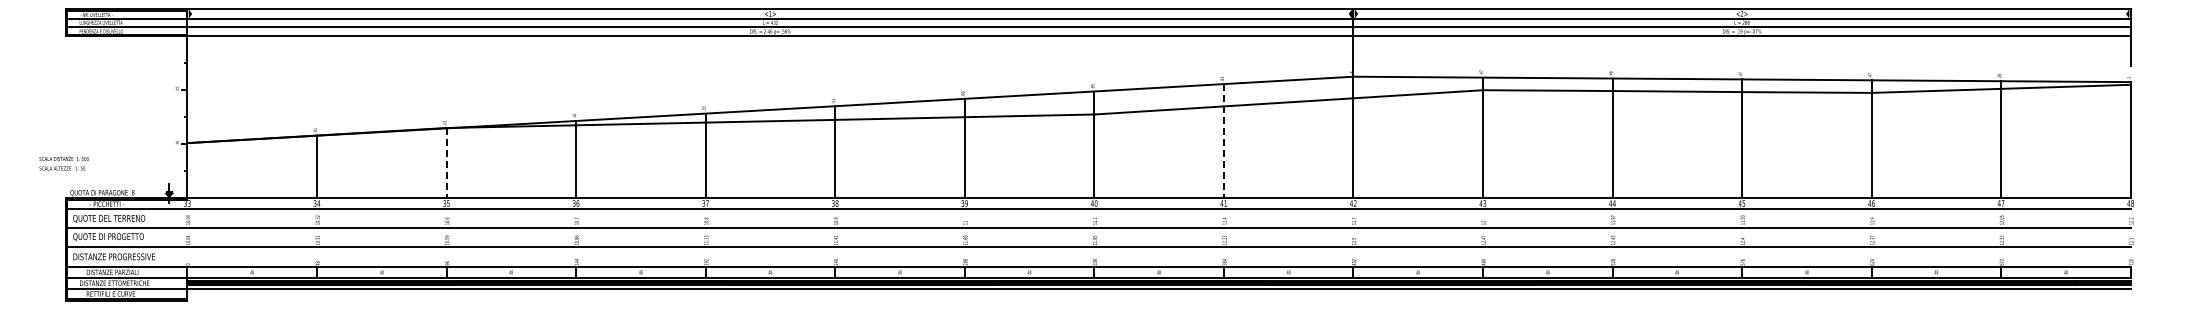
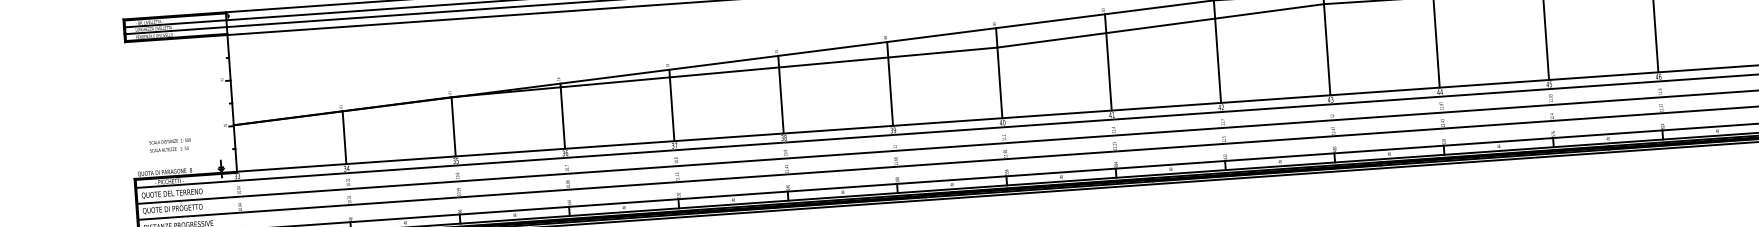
line: (1223, 141) -> (1108, 62), dashed -> solid
text: (63, 163) -> (169, 145), moved
line: (446, 163) -> (453, 127), dashed -> solid

